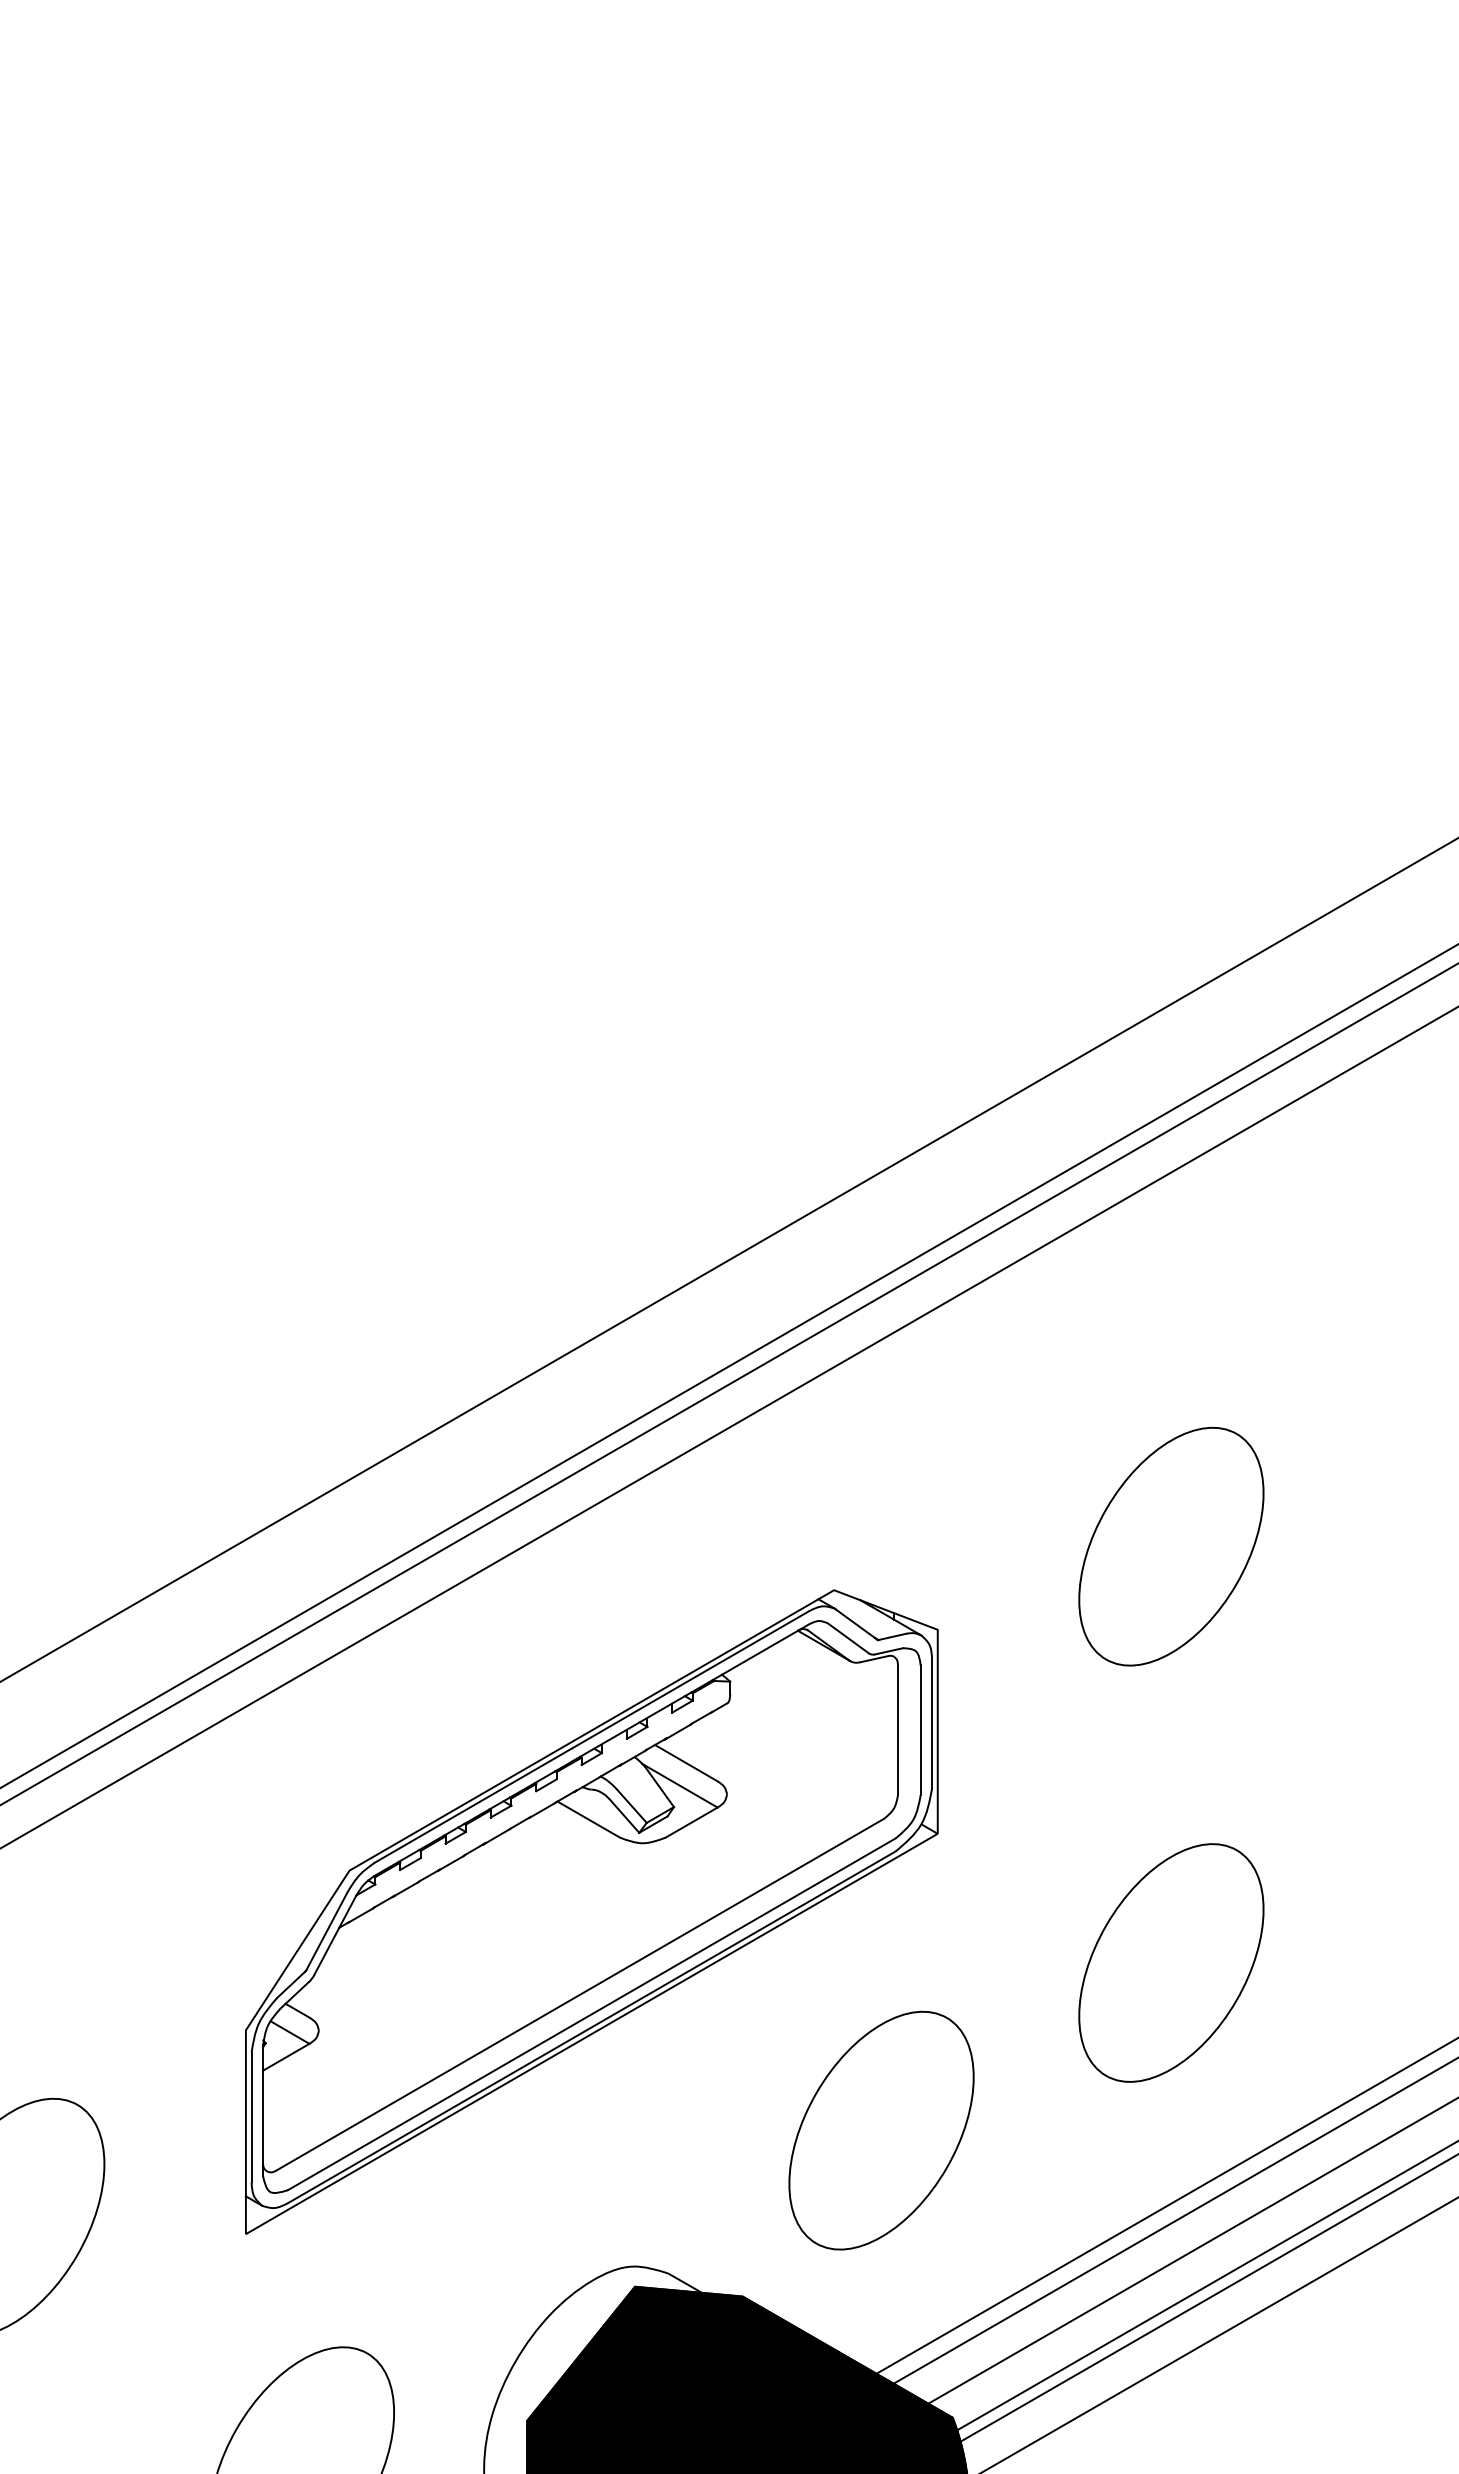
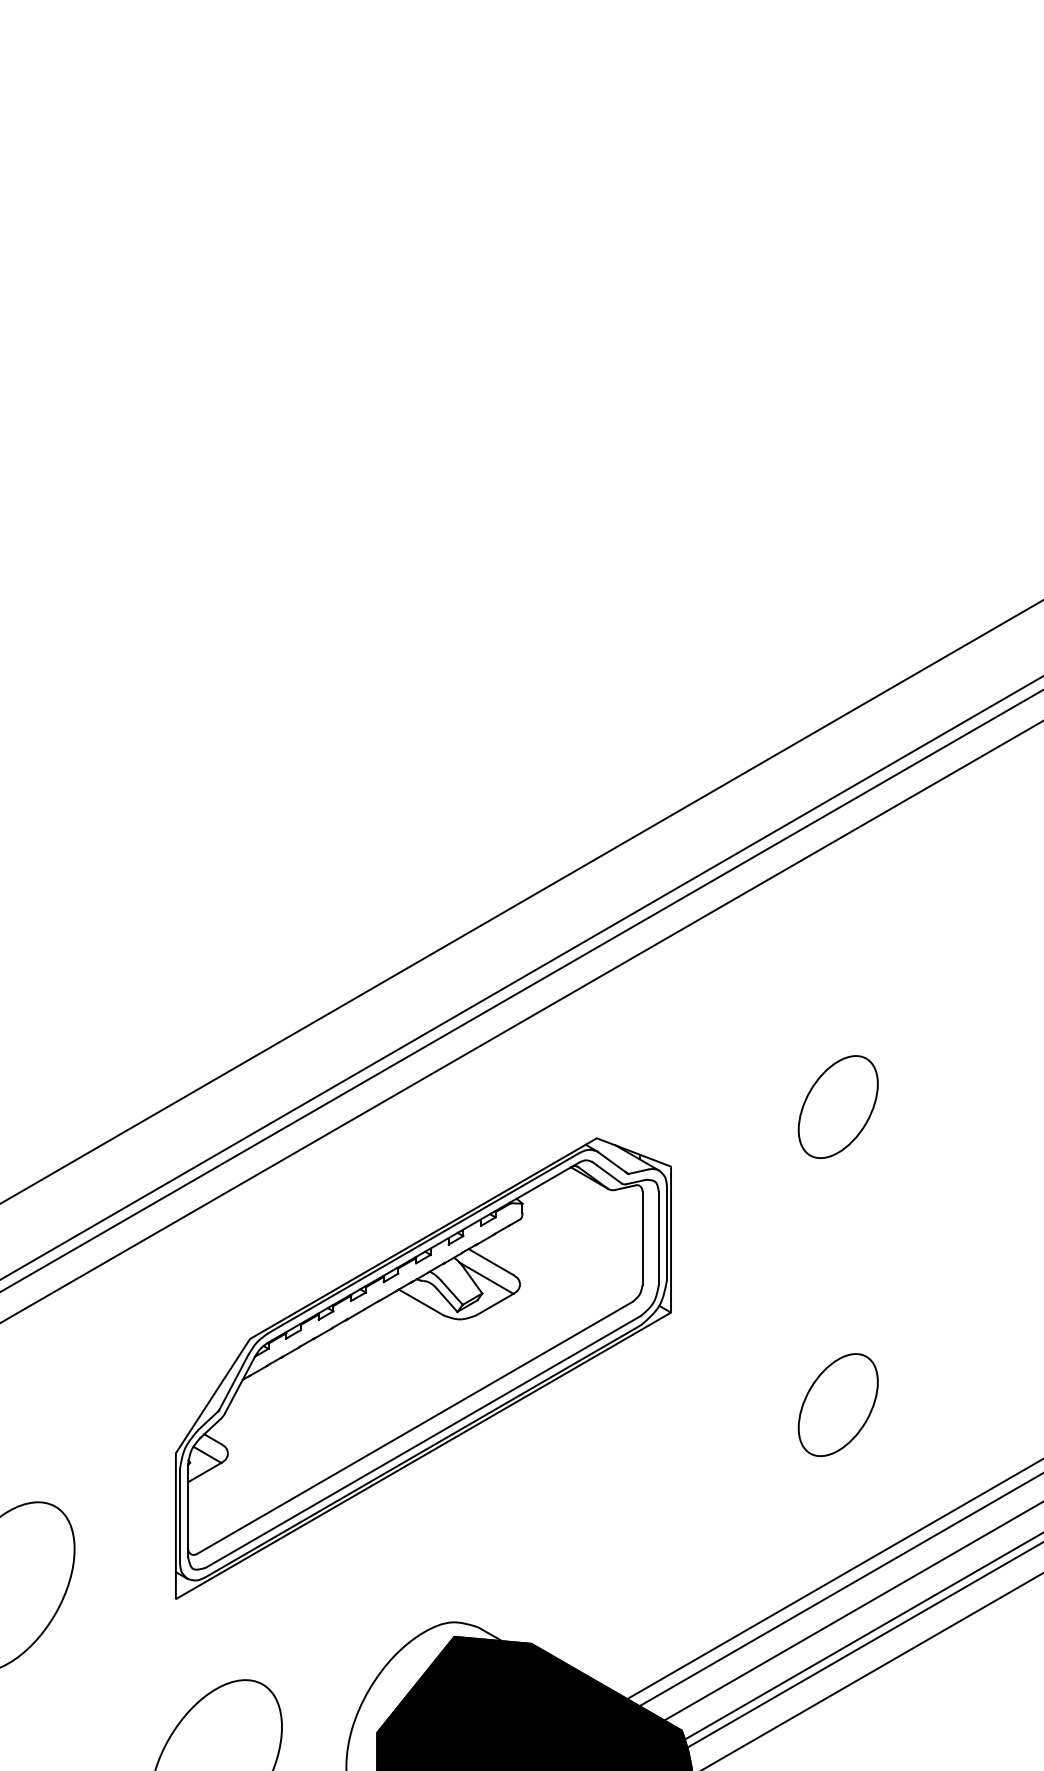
part: (1171, 1546) -> (838, 1107), size x0.6
part: (1171, 1962) -> (838, 1404), size x0.6
part: (881, 2130) -> (630, 1524), removed

